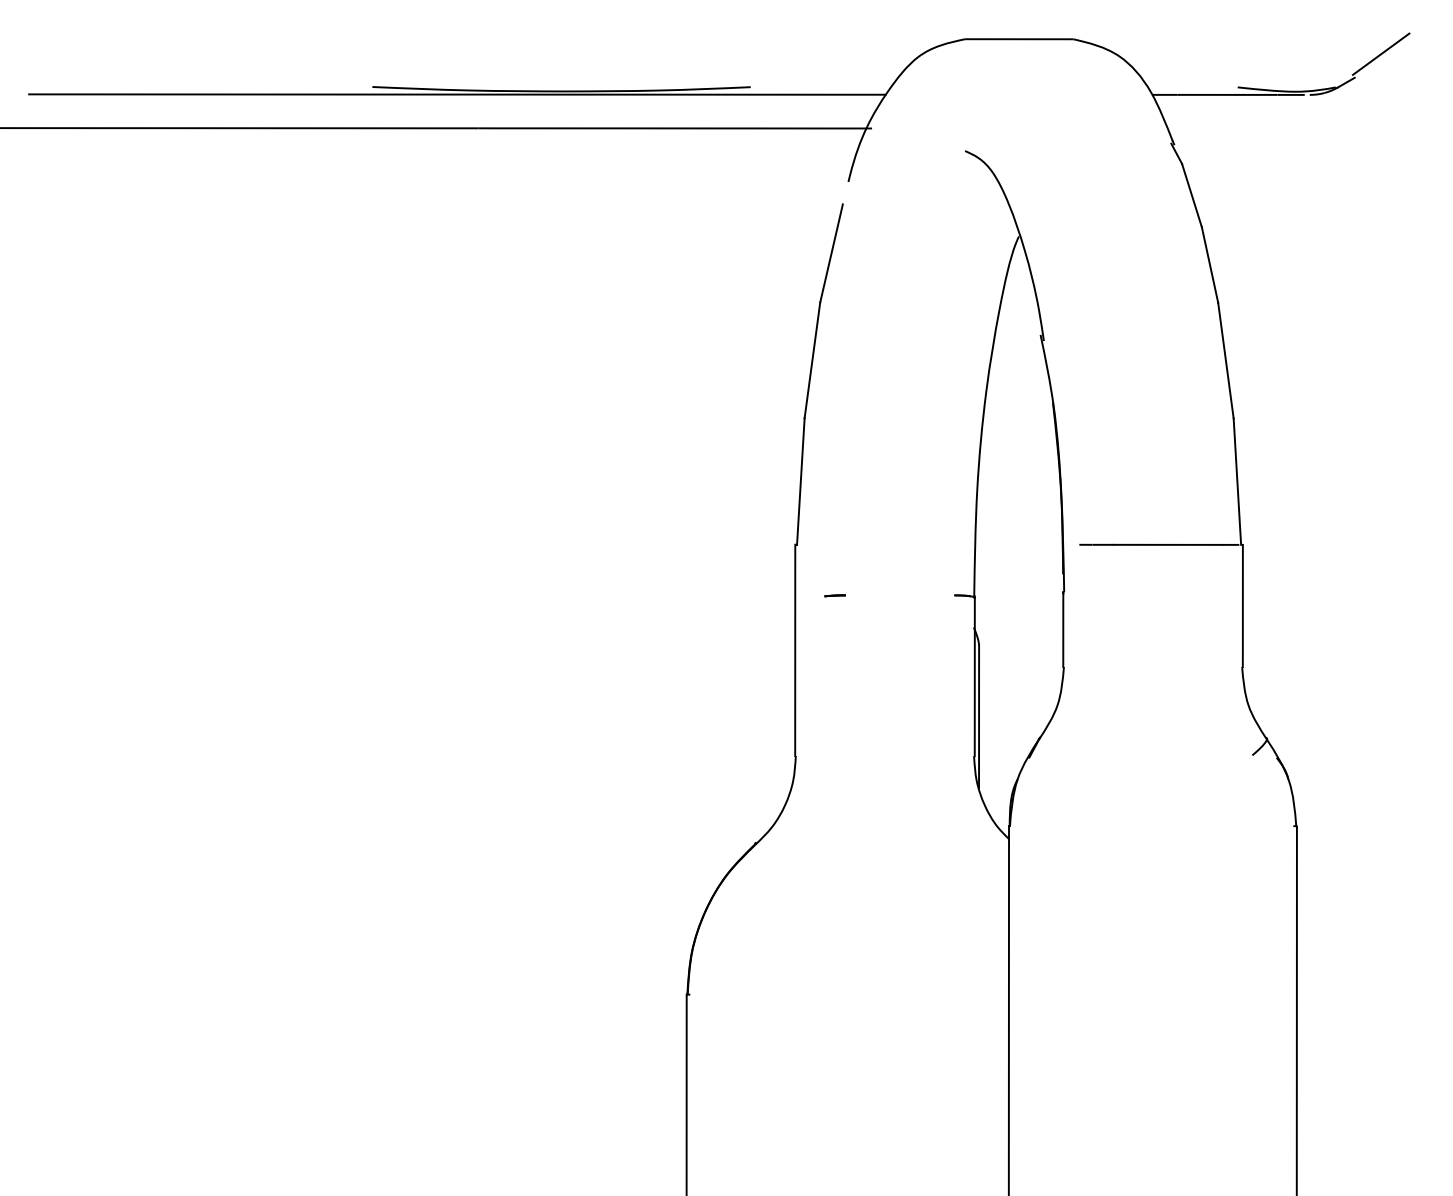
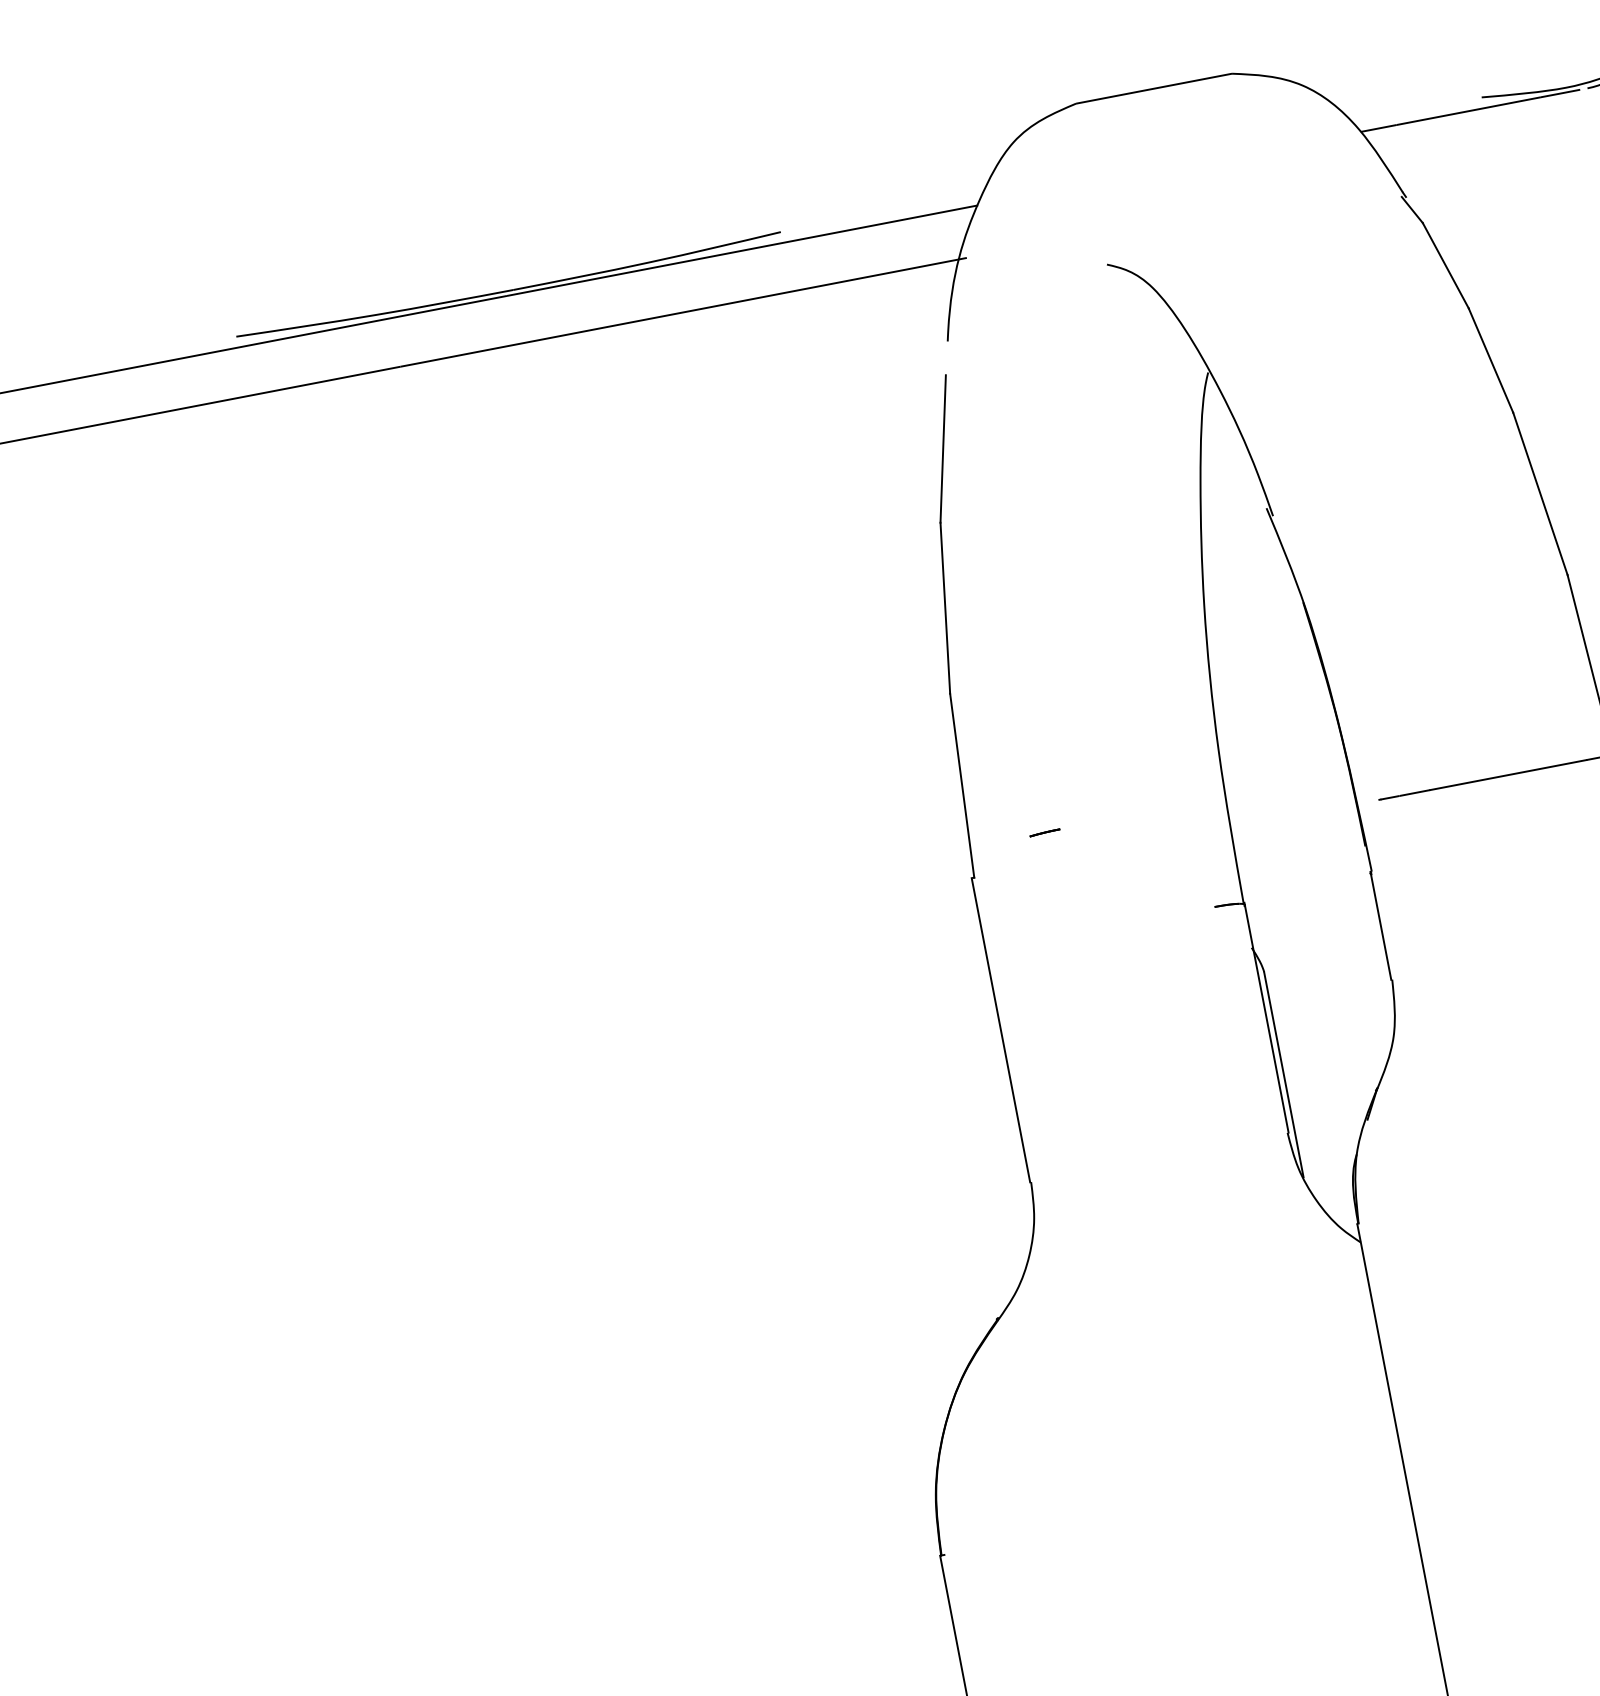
line: (834, 595) -> (1043, 832), moved

